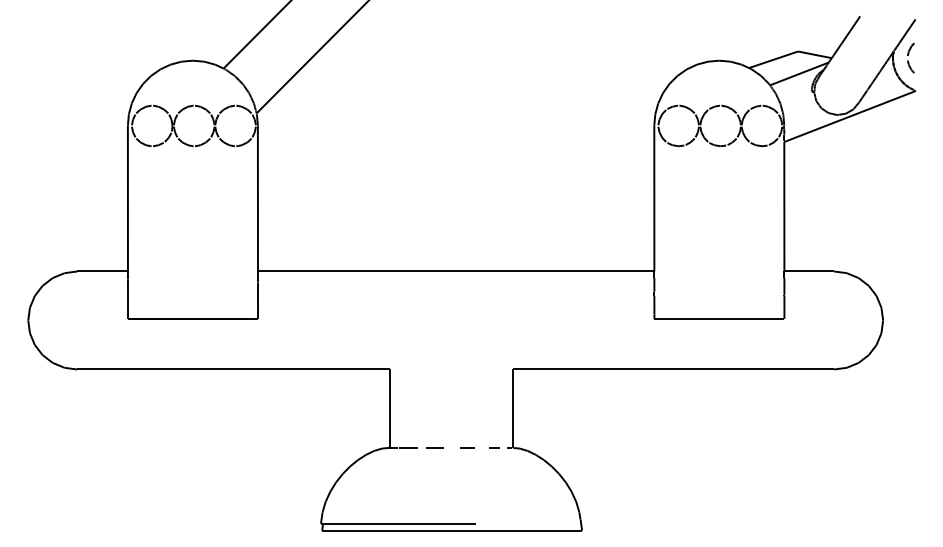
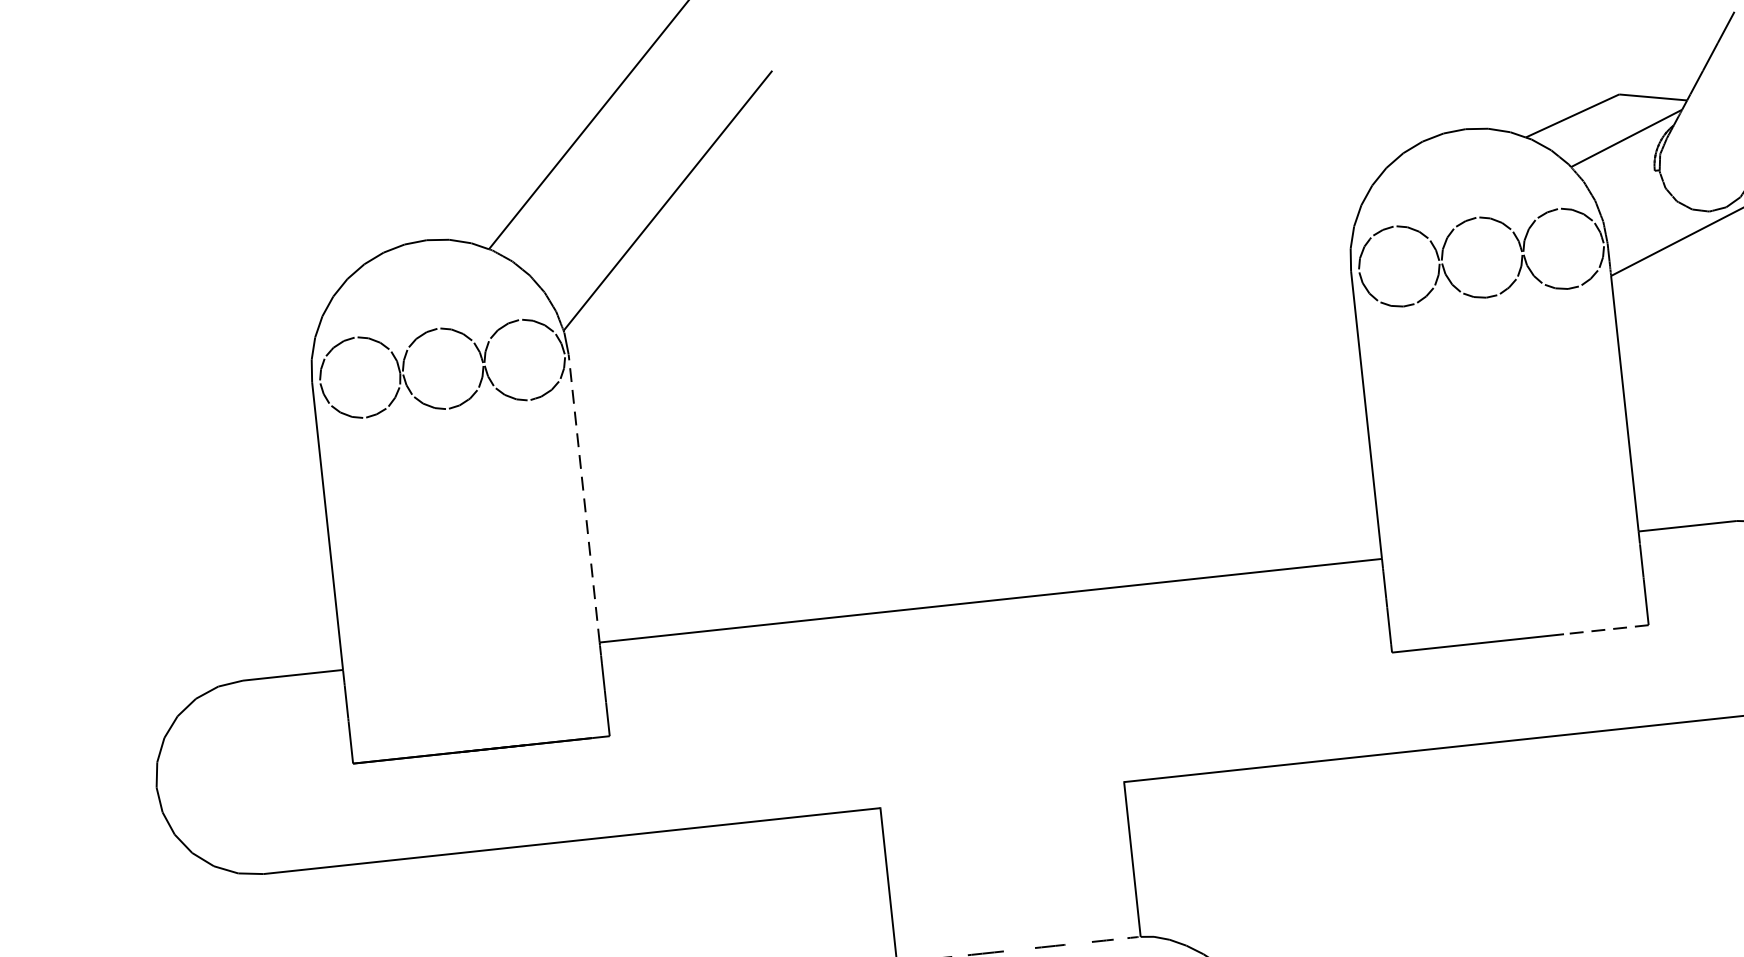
line: (257, 198) -> (583, 498), solid -> dashed
line: (762, 318) -> (1605, 628), solid -> dashed

